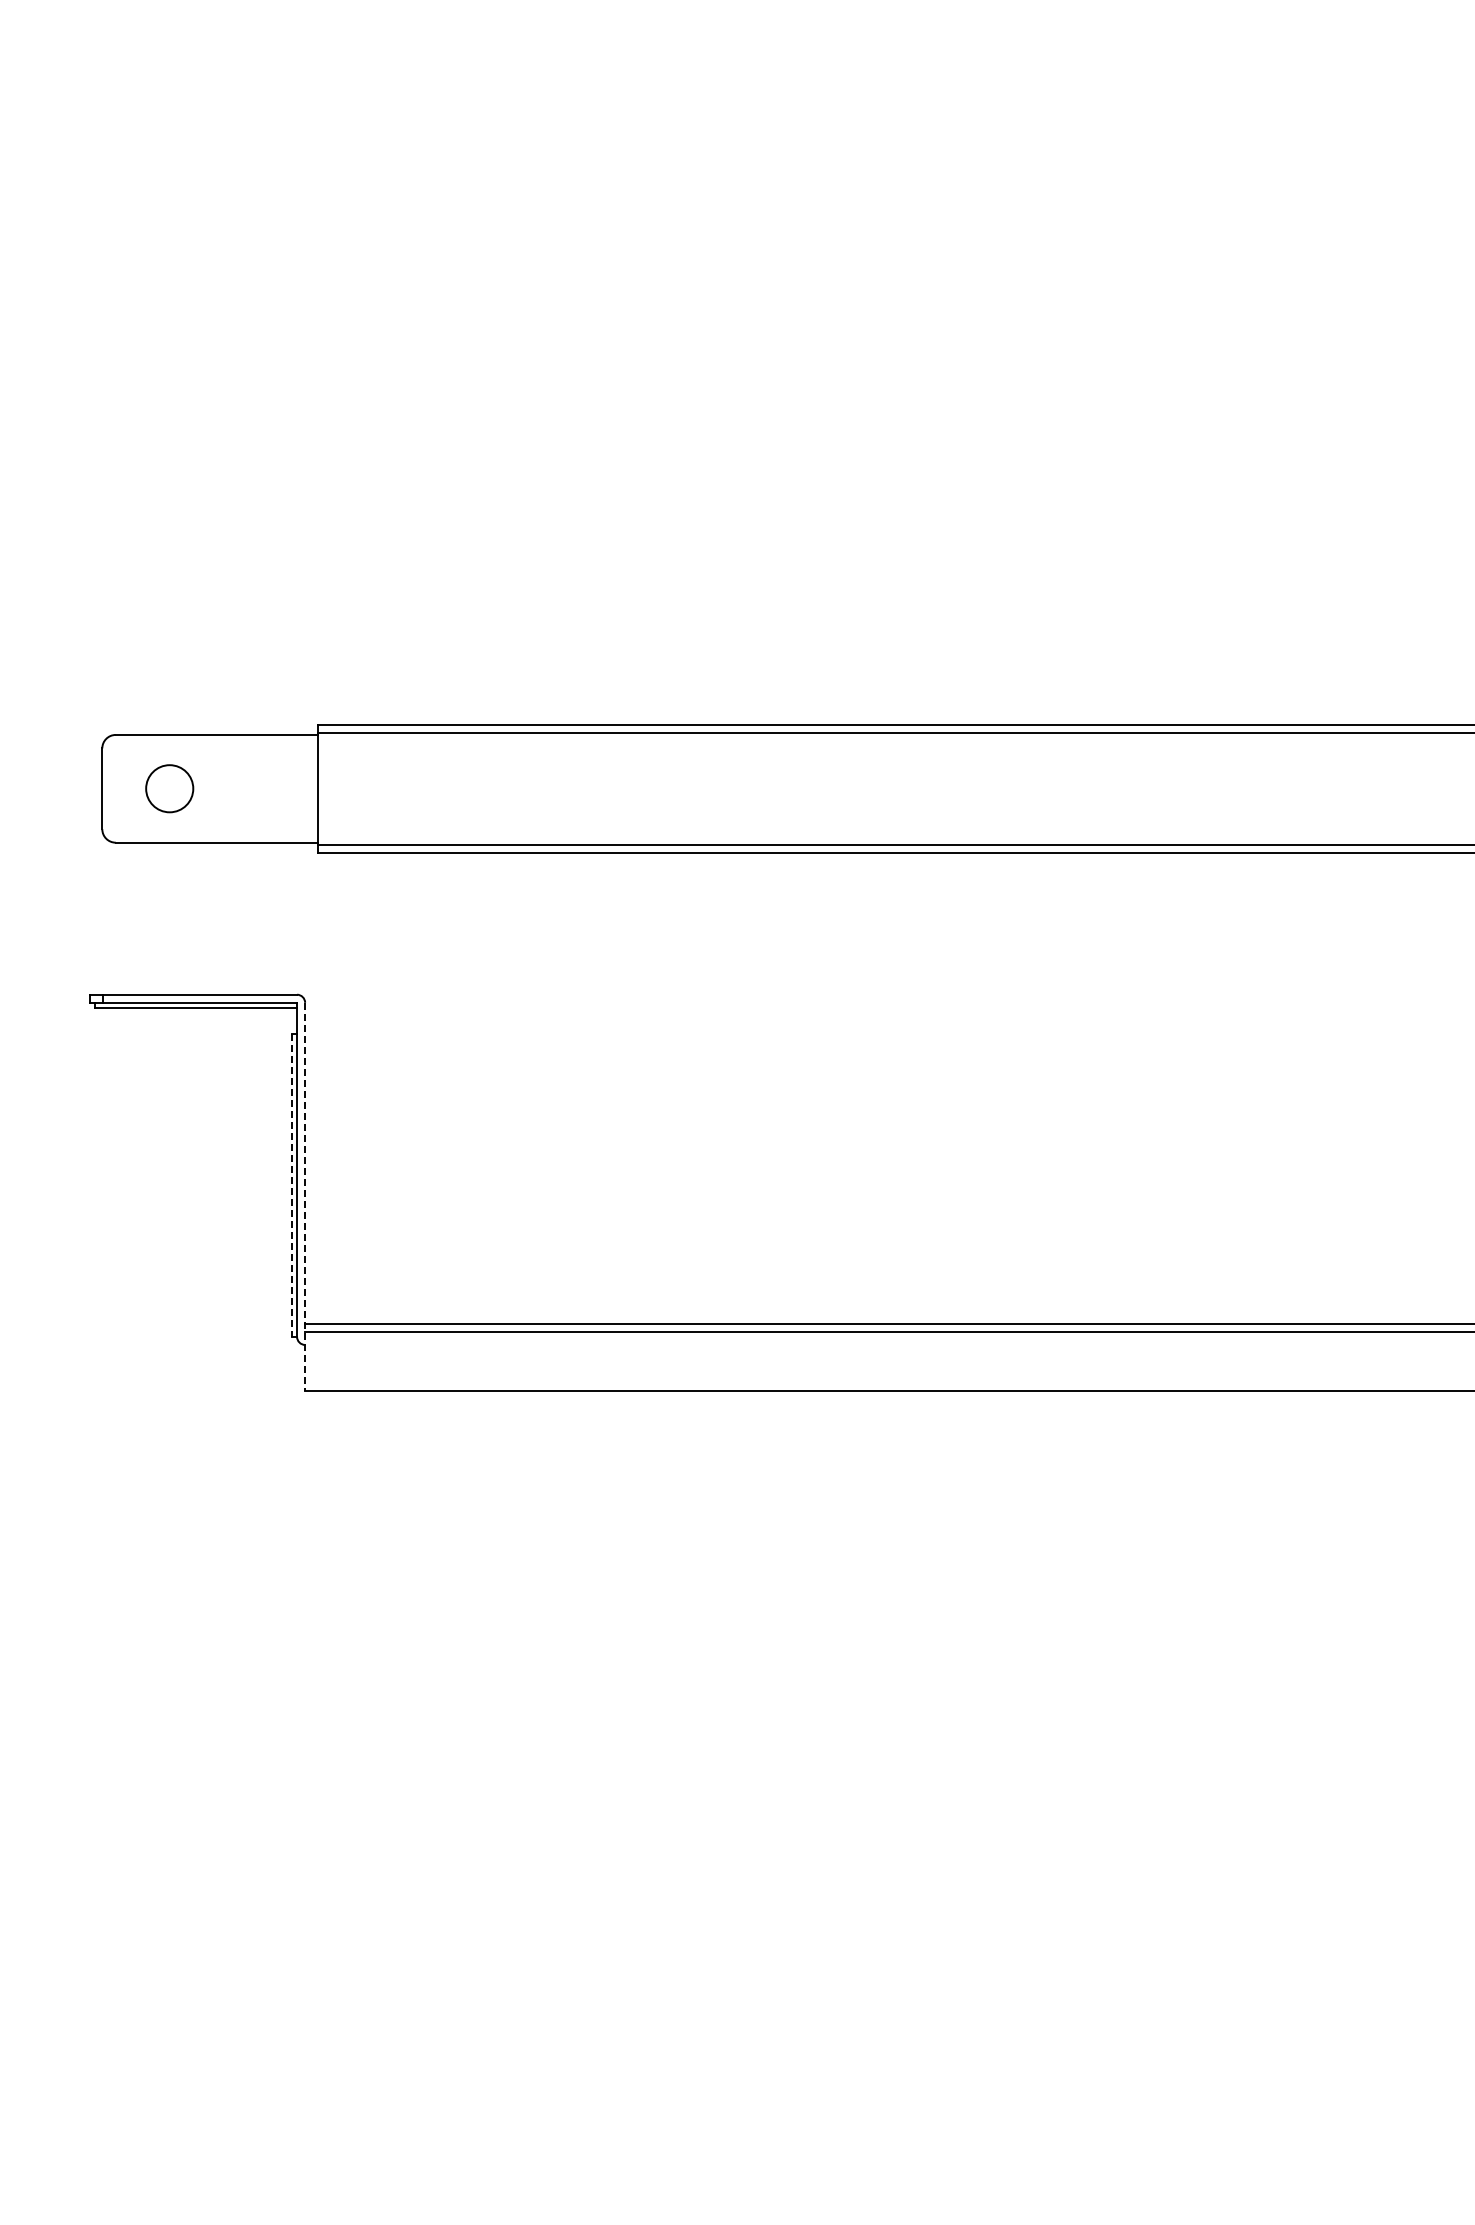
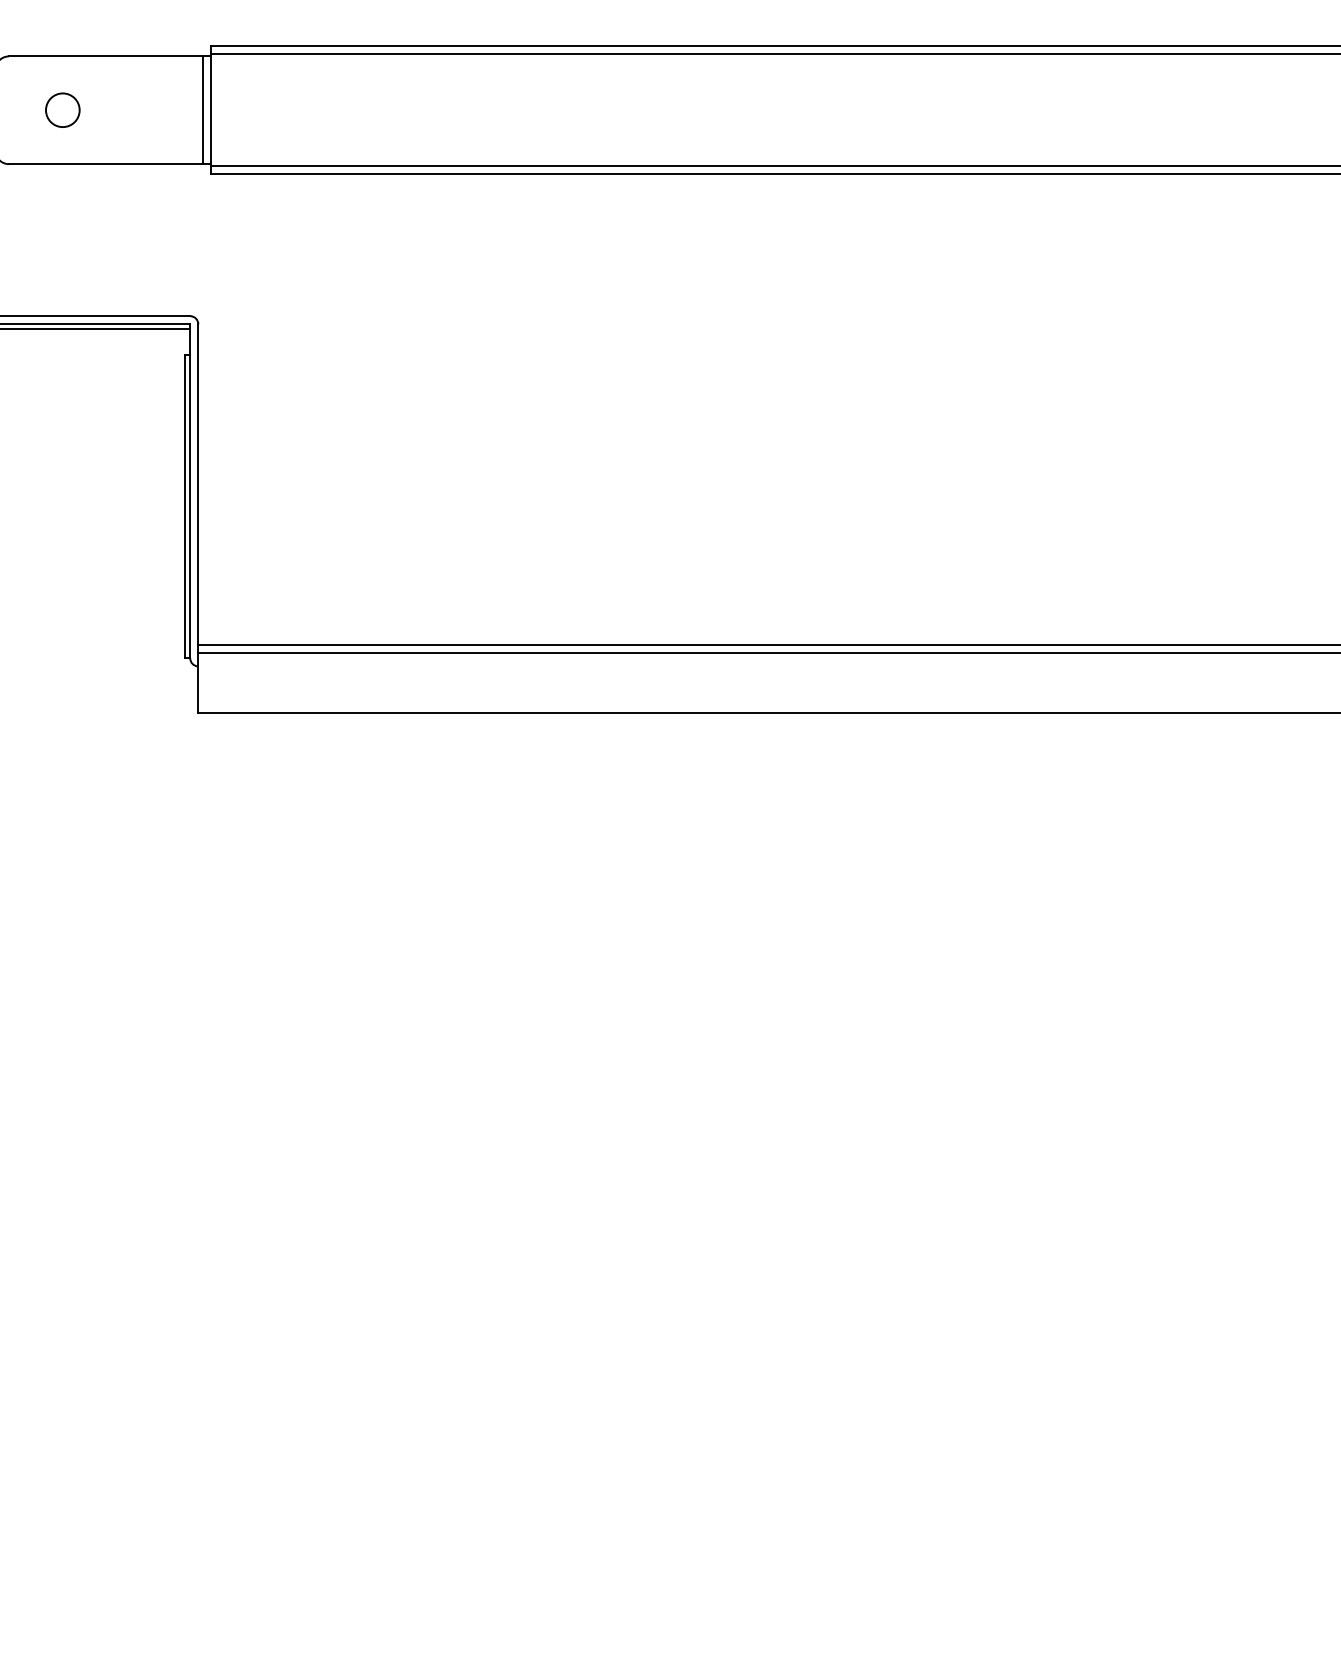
circle: (169, 788) -> (62, 109), size x0.71
line: (309, 788) -> (202, 109), added
line: (292, 1185) -> (185, 506), dashed -> solid
line: (305, 1197) -> (198, 518), dashed -> solid

